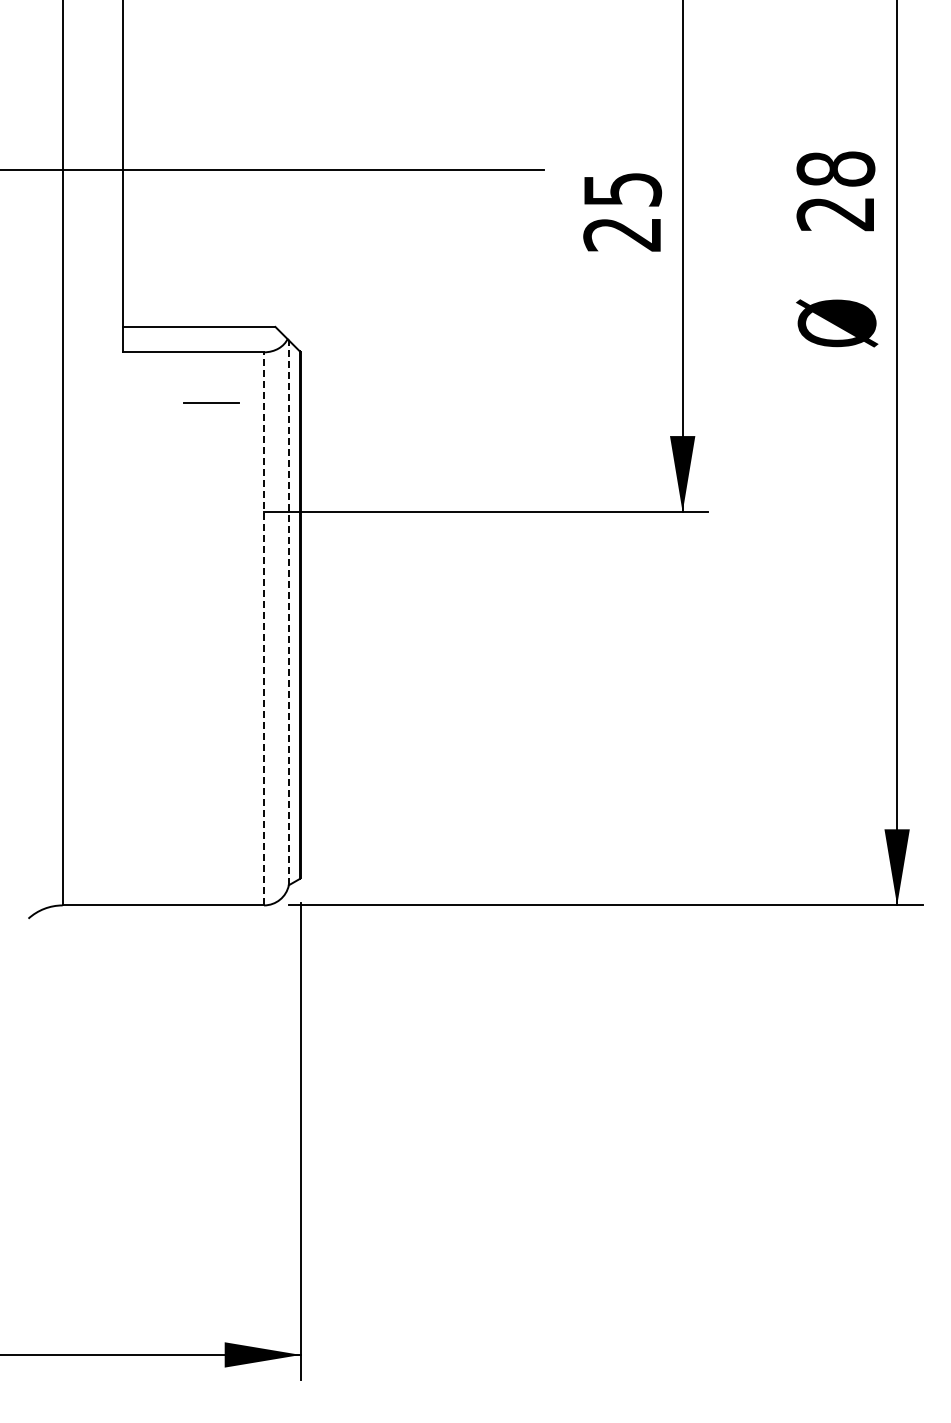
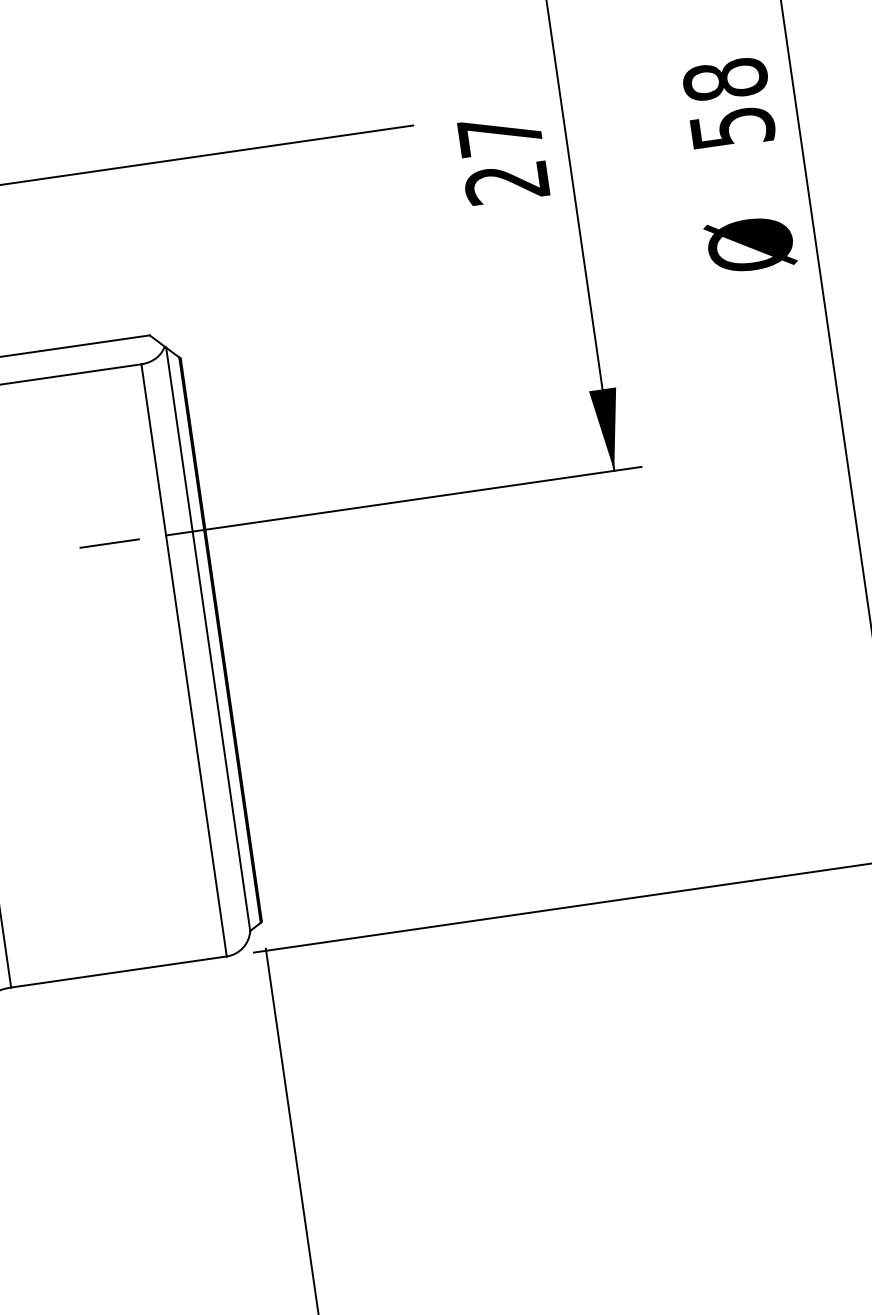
text: (623, 189) -> (501, 134), 25 -> 27
text: (835, 214) -> (732, 128), 28 -> 58
line: (211, 402) -> (109, 542), moved
line: (288, 612) -> (207, 639), dashed -> solid
line: (264, 628) -> (184, 659), dashed -> solid

